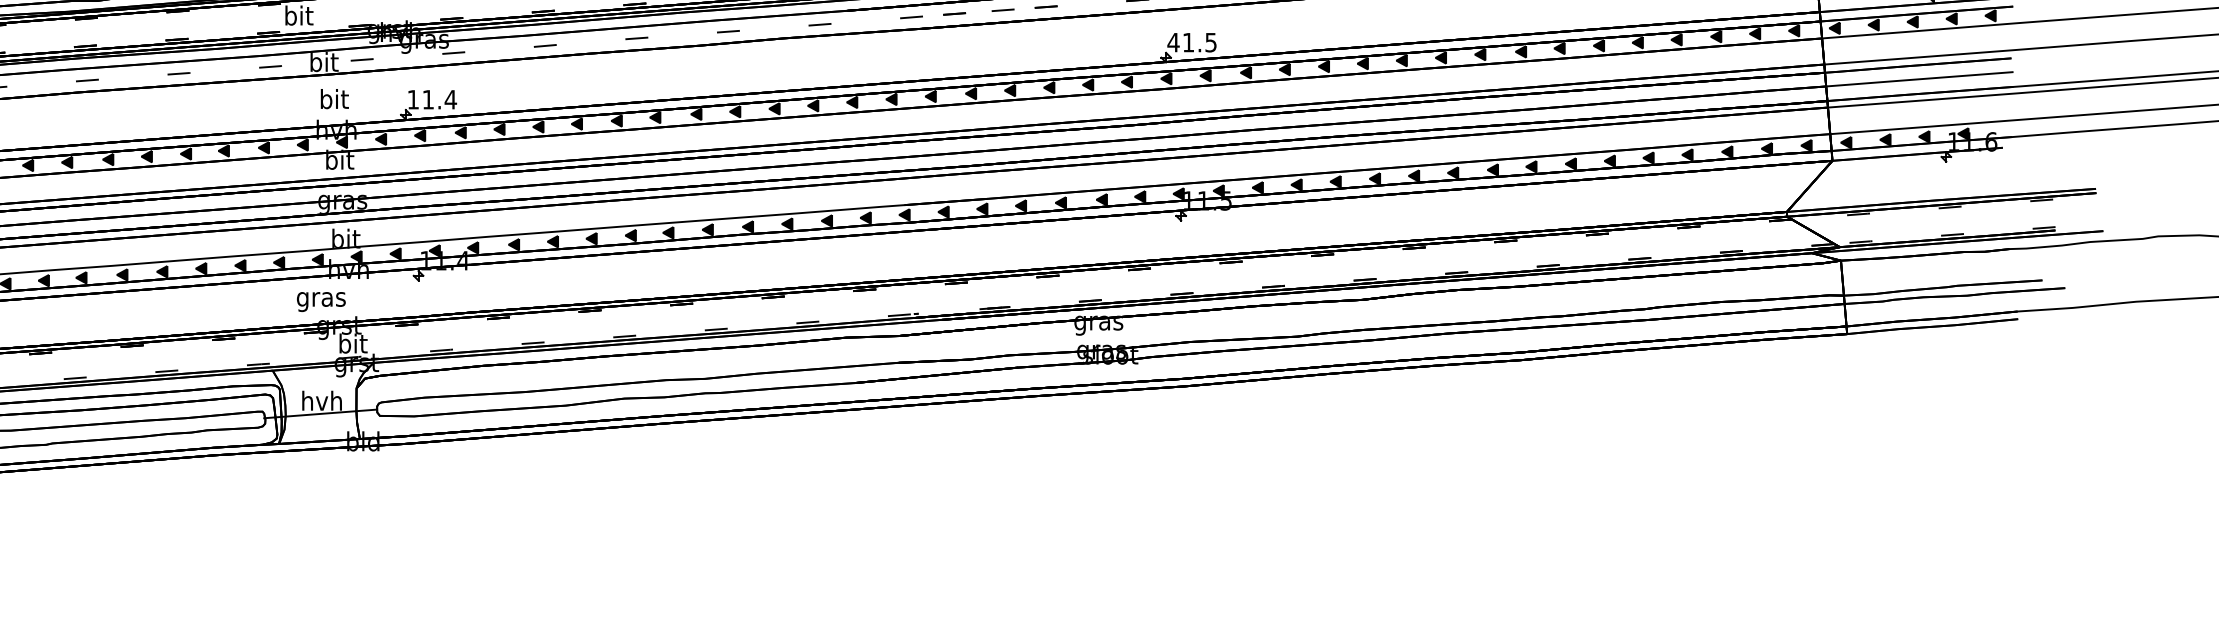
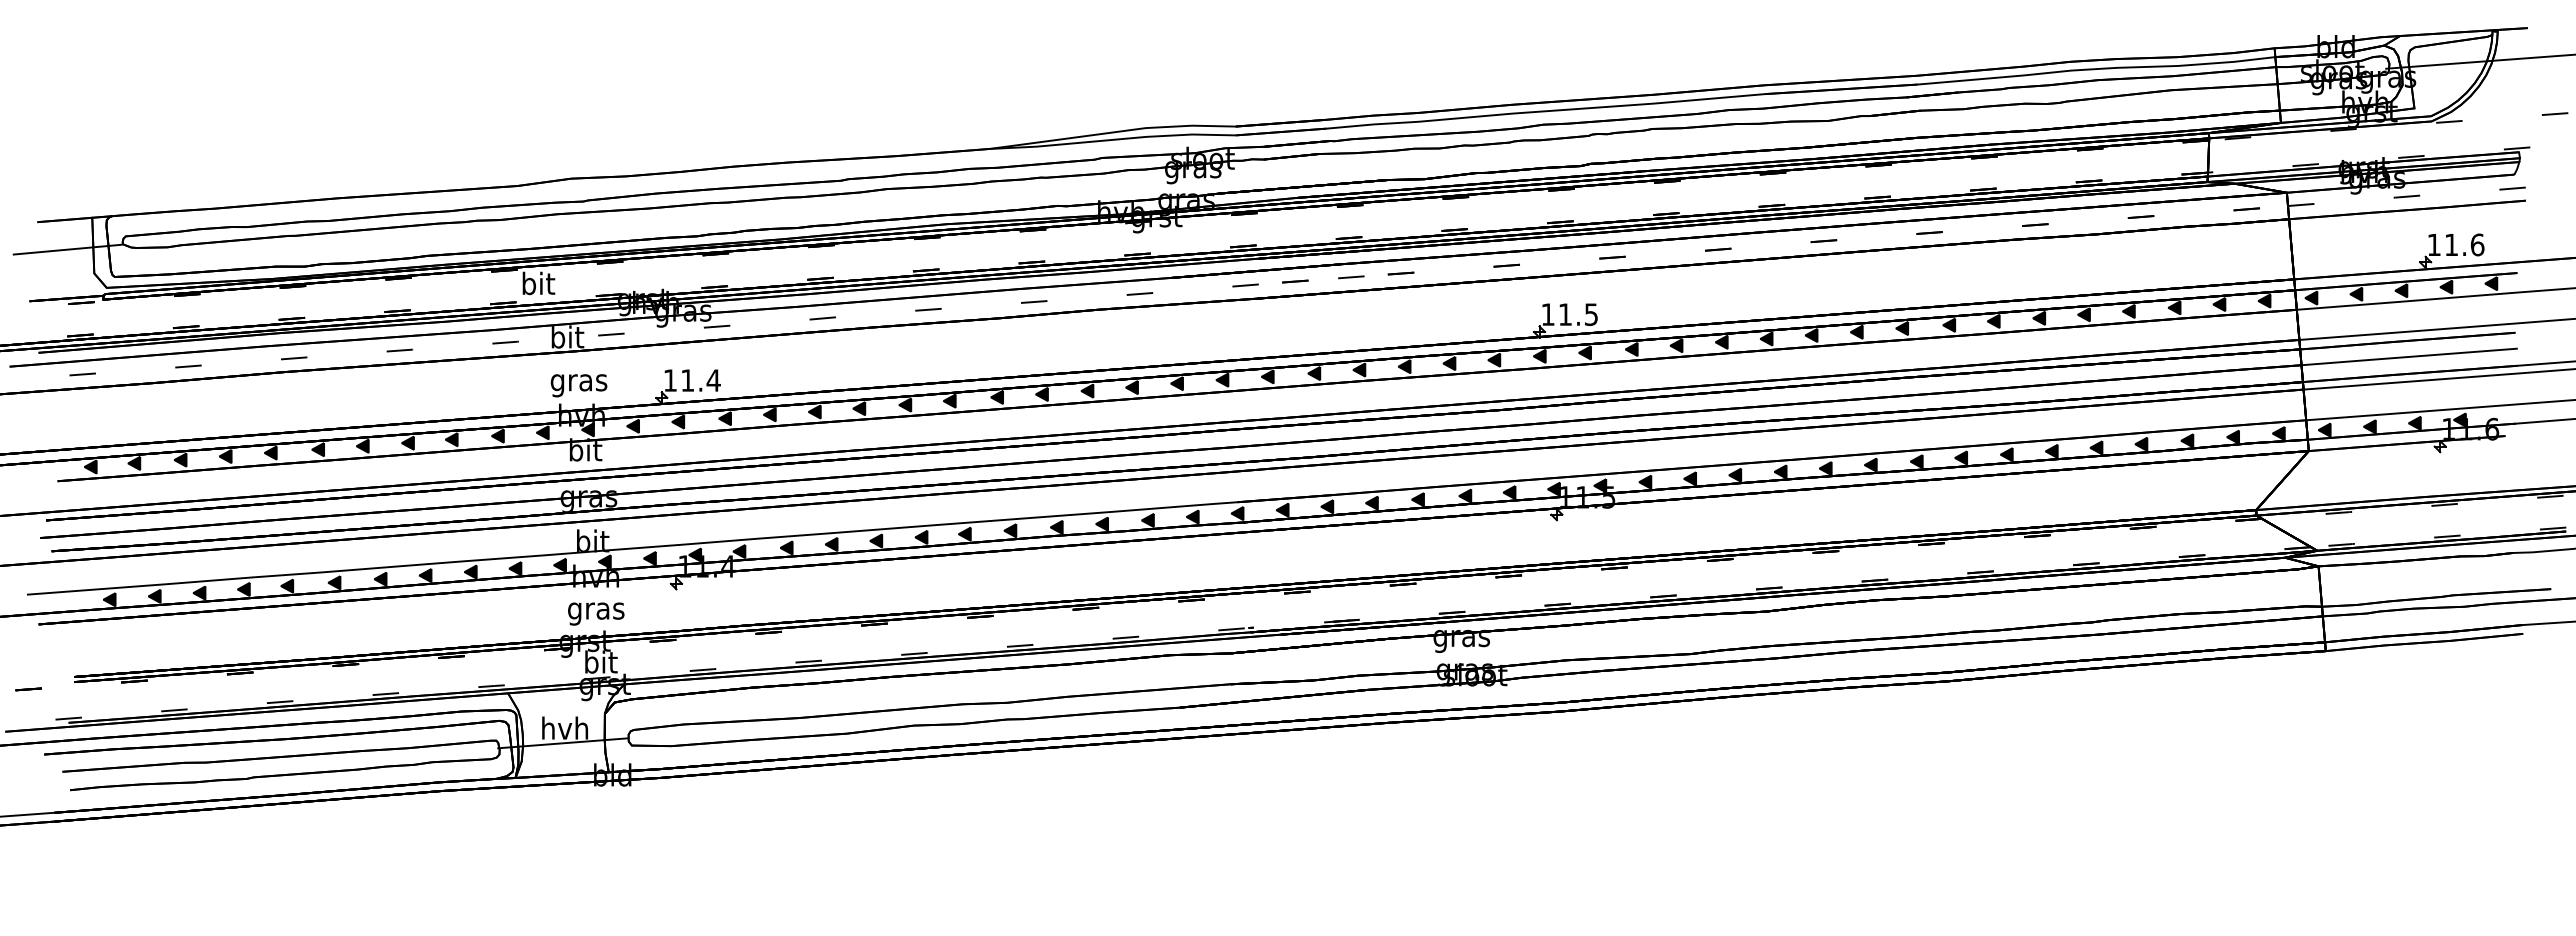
text: (1173, 42) -> (1547, 314), 41.5 -> 11.5
text: (333, 101) -> (578, 382), bit -> gras
text: (321, 301) -> (596, 613), moved

